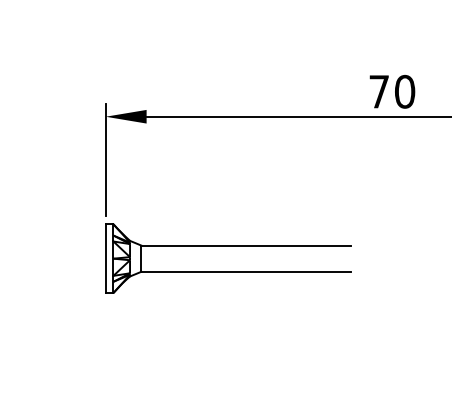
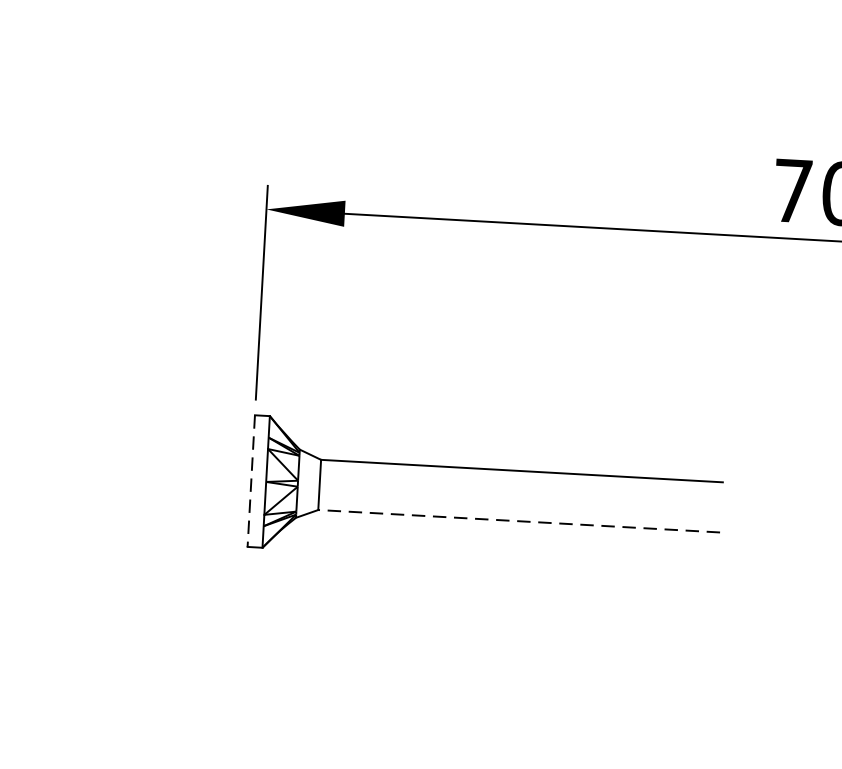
line: (105, 259) -> (250, 482), solid -> dashed
line: (246, 271) -> (519, 520), solid -> dashed

